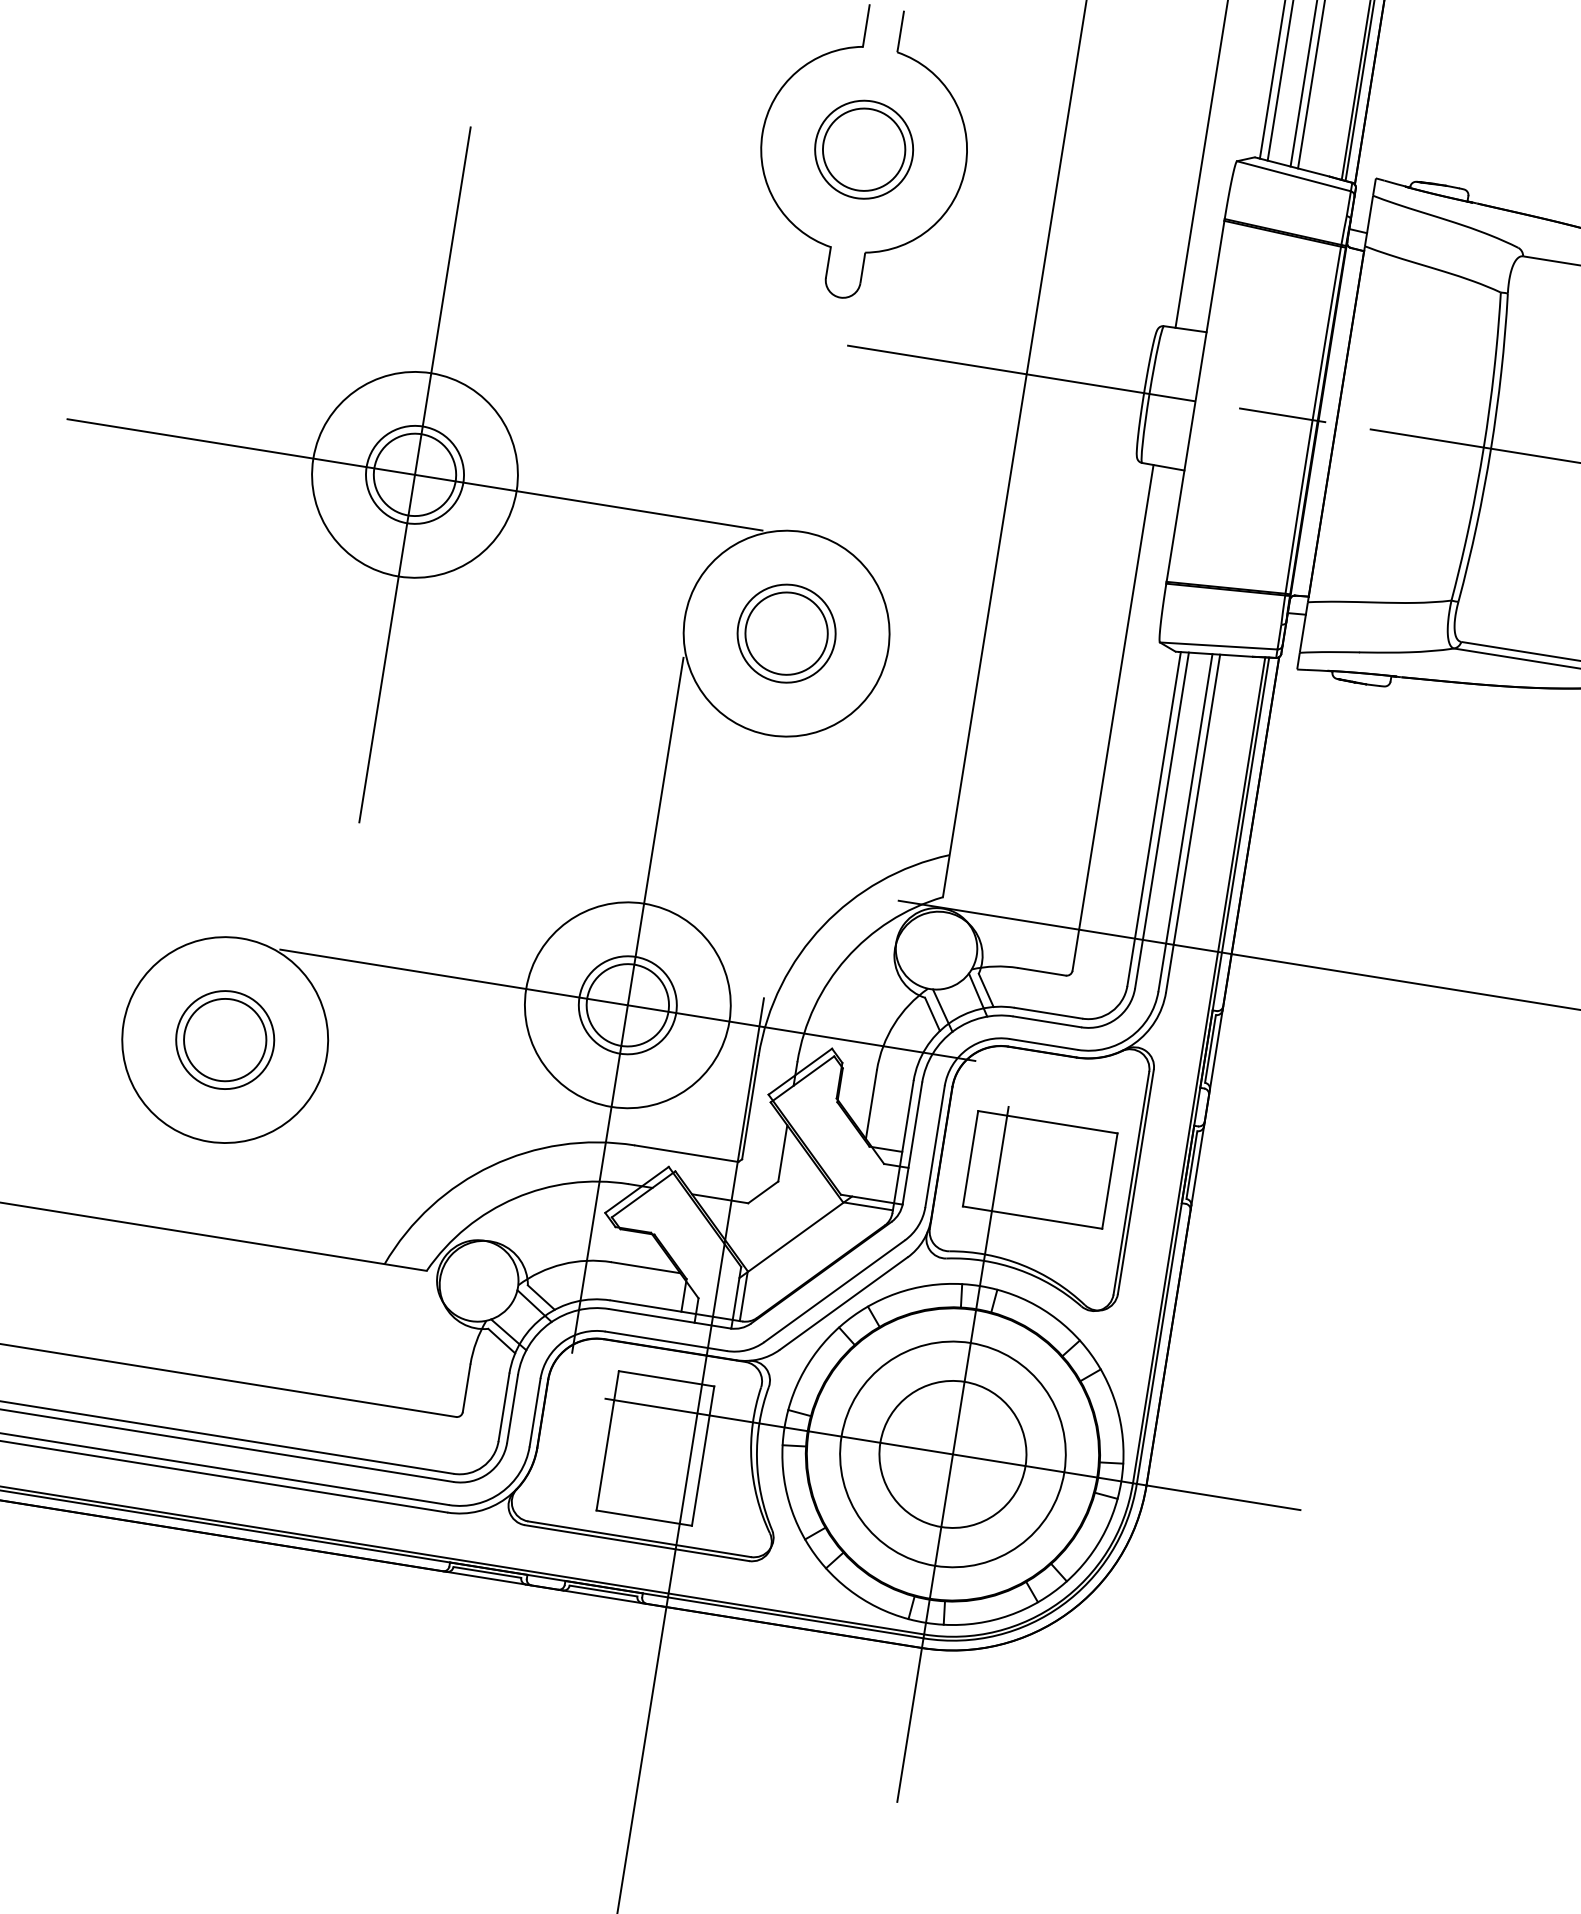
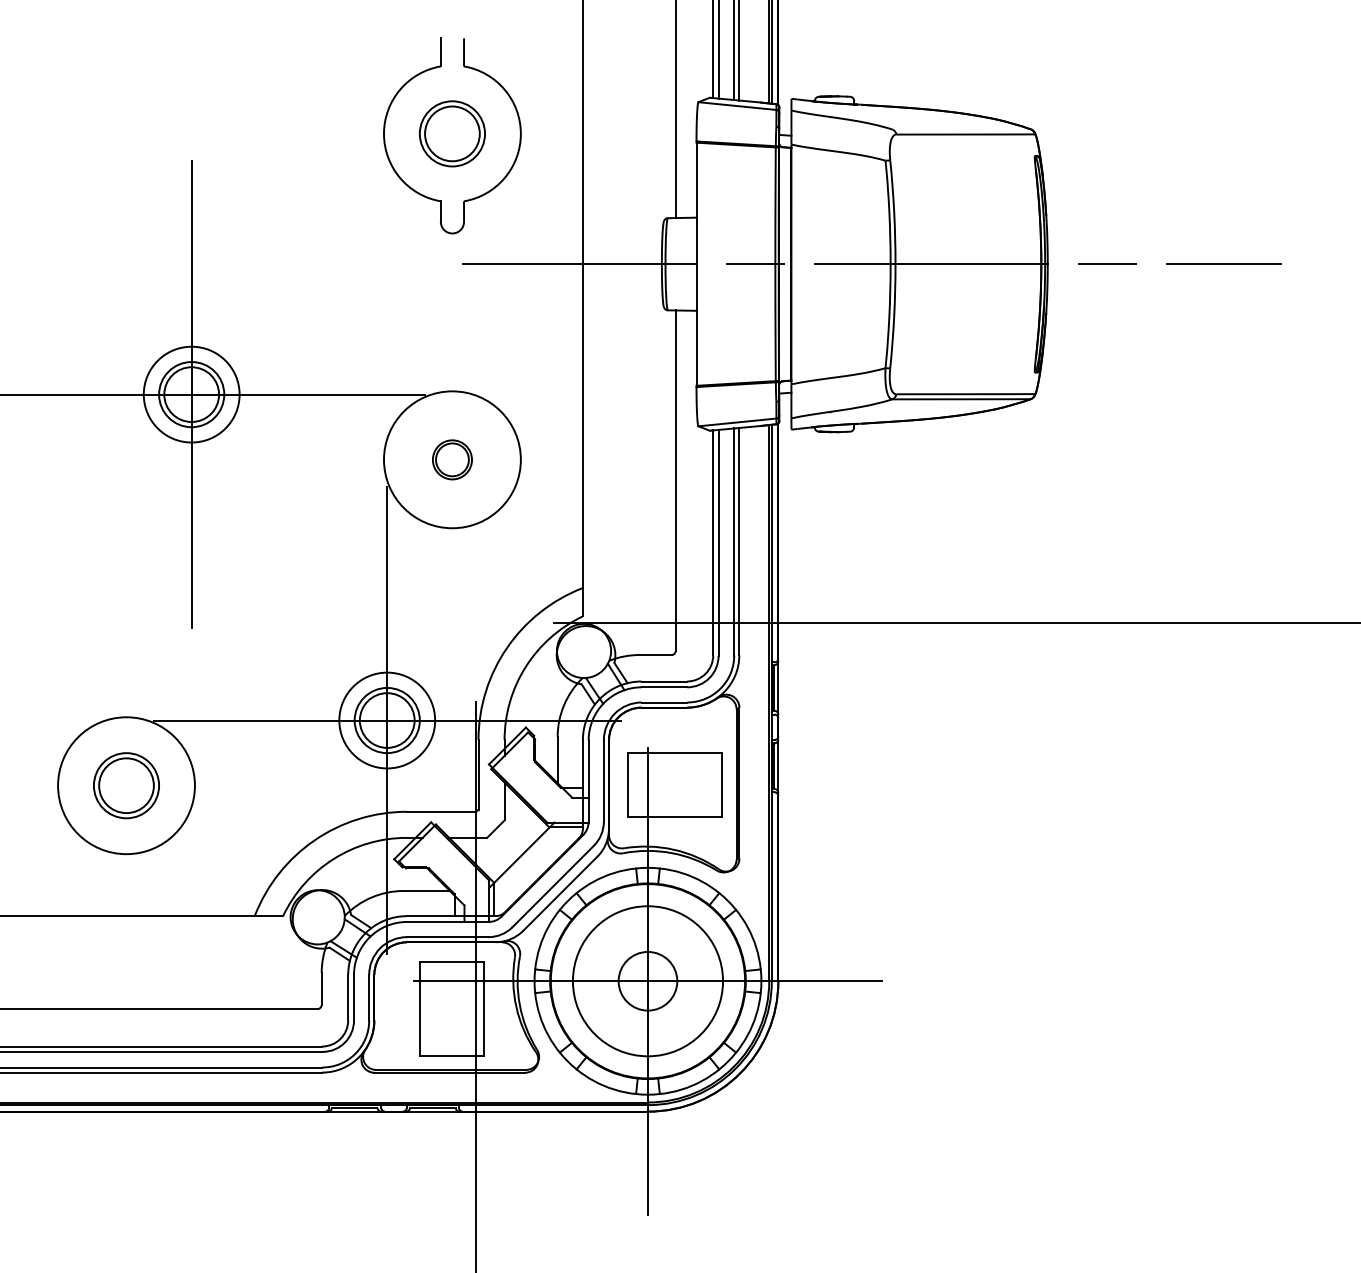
circle: (414, 474) -> (191, 394), size x0.7
part: (786, 633) -> (452, 459), size x0.6
circle: (626, 1005) -> (386, 720), size x0.7
circle: (952, 1454) -> (647, 981), size x0.6

